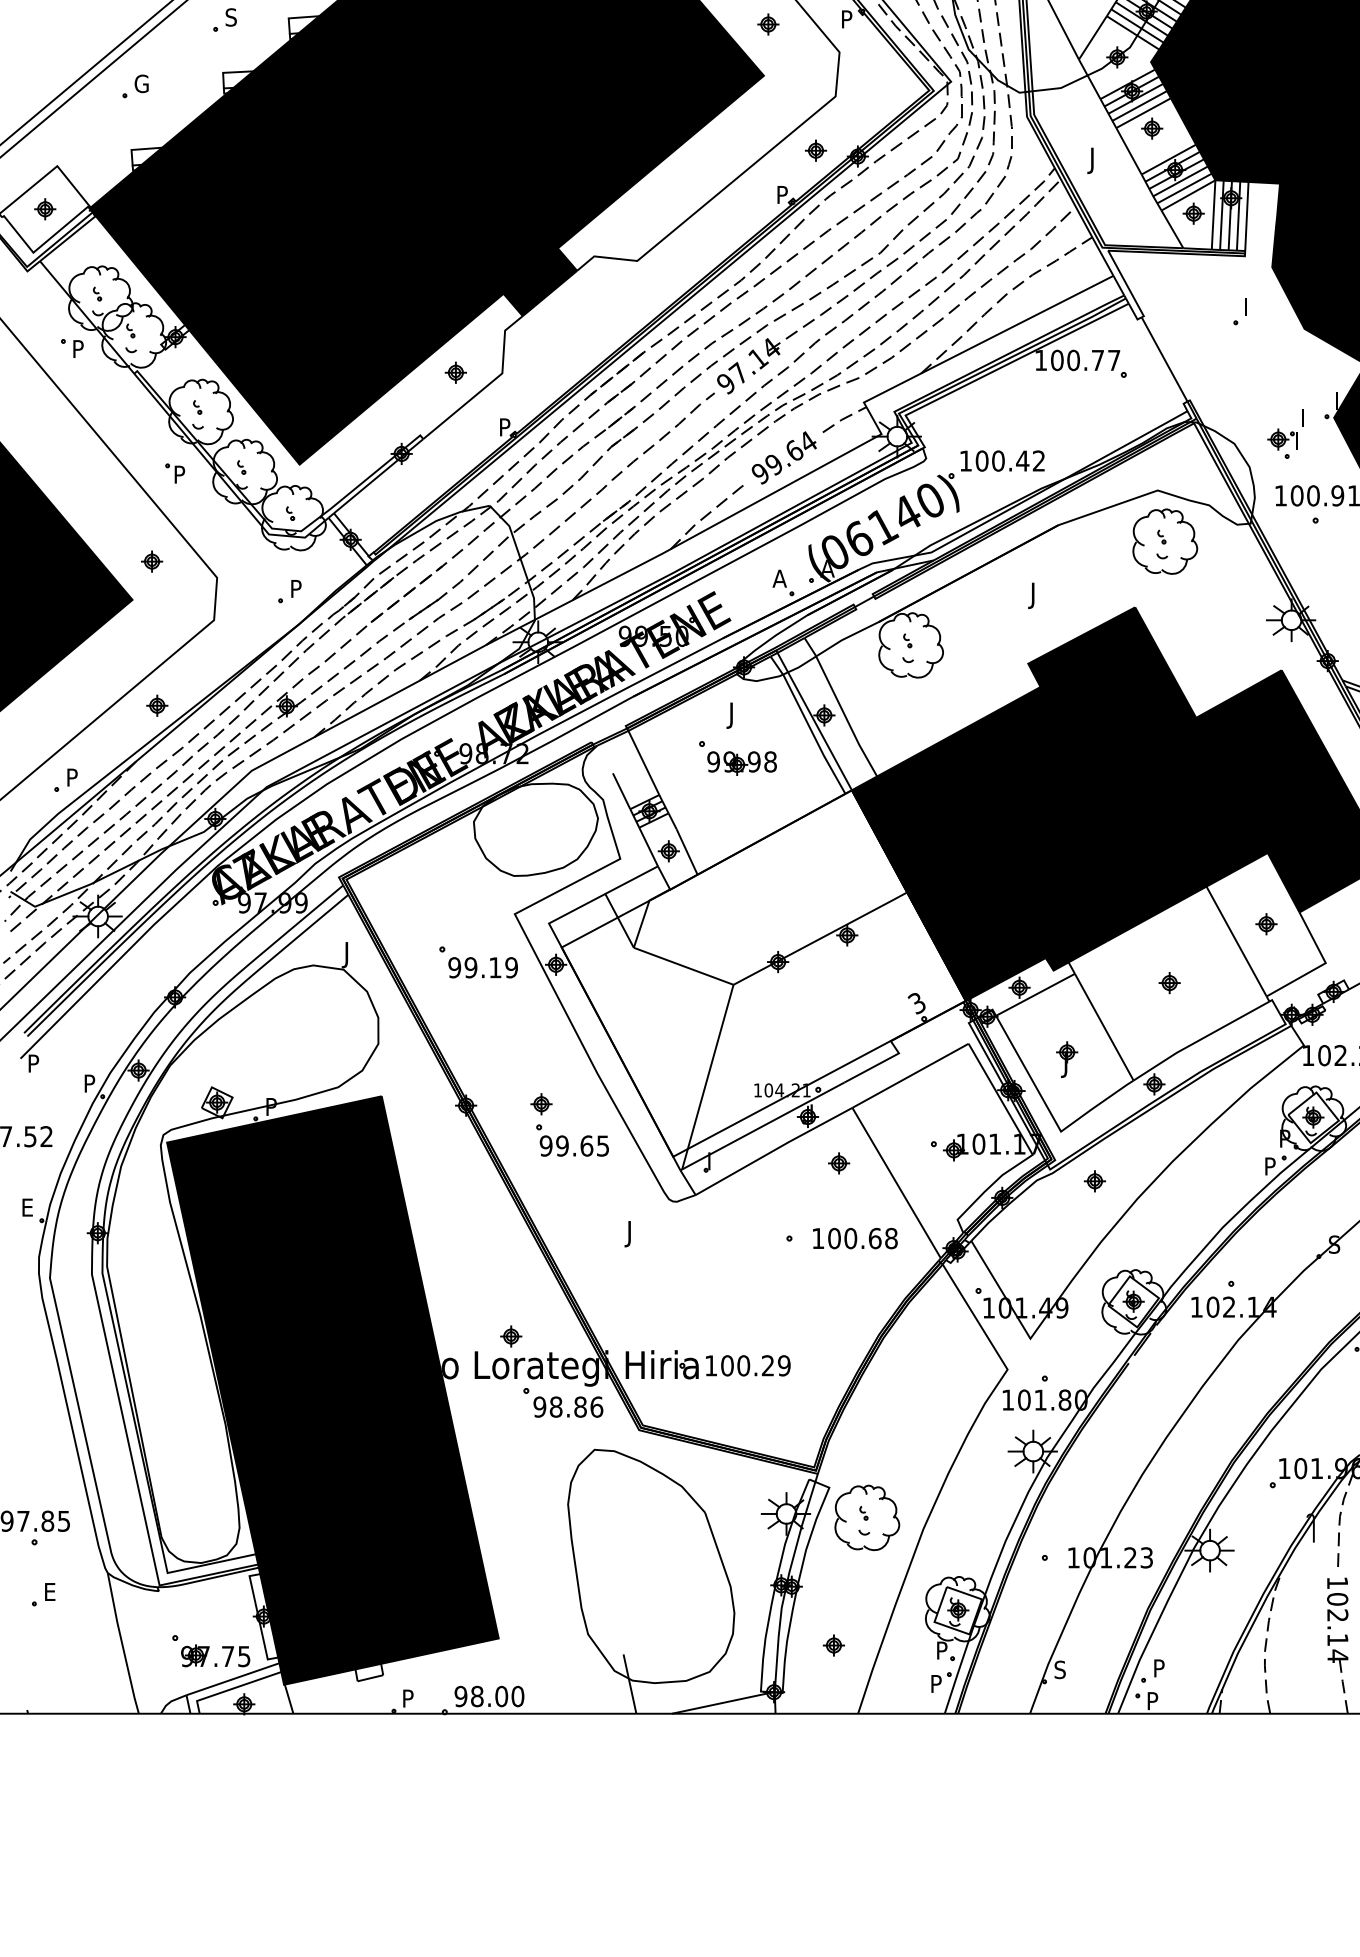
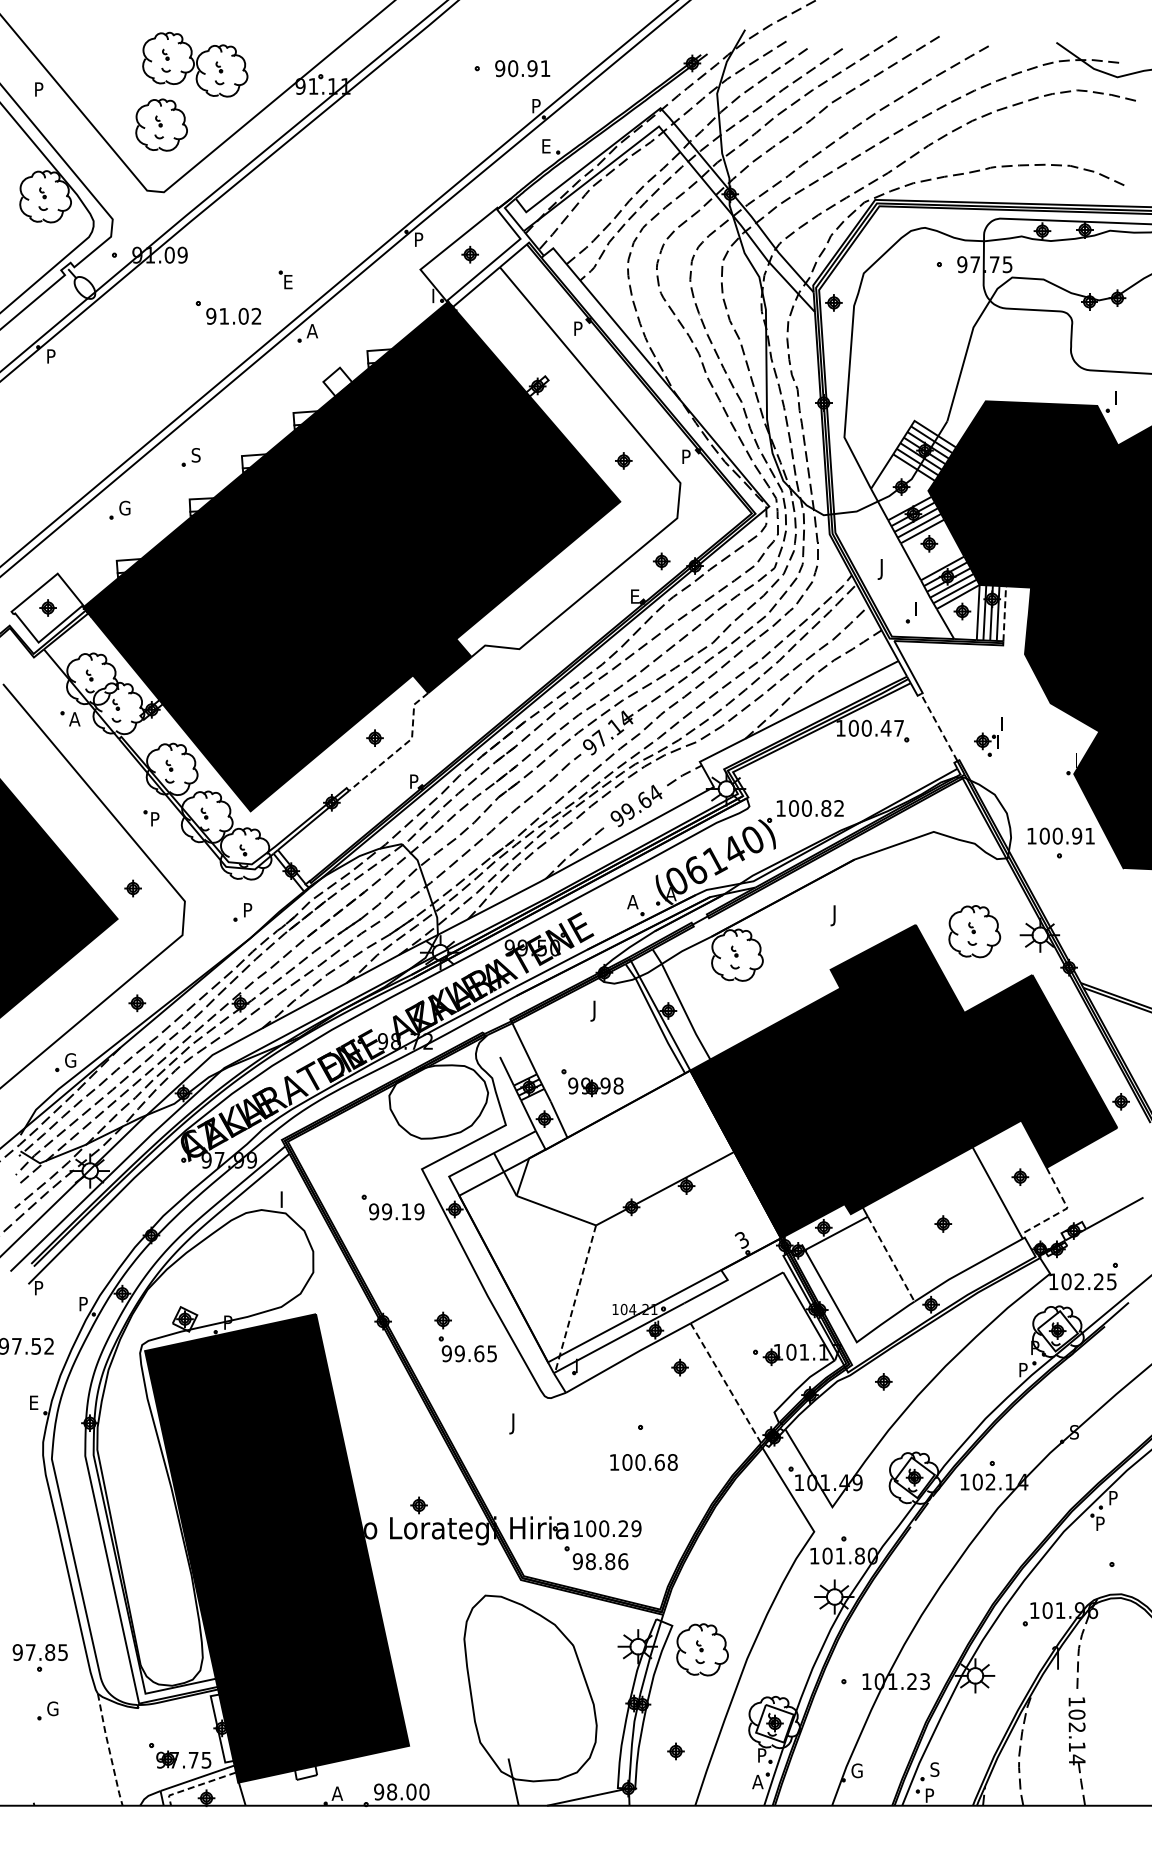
text: (783, 194) -> (635, 596), P -> E
line: (1246, 216) -> (1004, 613), solid -> dashed
part: (1239, 311) -> (910, 612), moved
text: (78, 349) -> (74, 719), P -> A
line: (1163, 359) -> (938, 727), solid -> dashed
text: (1097, 360) -> (885, 728), 100.77 -> 100.47
line: (490, 383) -> (402, 746), solid -> dashed
part: (1285, 433) -> (988, 736), moved
text: (1022, 461) -> (826, 808), 100.42 -> 100.82
part: (1164, 541) -> (974, 931), moved
part: (737, 758) -> (592, 1083), moved
text: (73, 777) -> (70, 1060), P -> G
text: (342, 954) -> (284, 1201), J -> I
line: (1321, 966) -> (1064, 1210), solid -> dashed
line: (1104, 1027) -> (891, 1259), solid -> dashed
part: (1066, 1059) -> (861, 1284), removed
line: (707, 1077) -> (575, 1299), solid -> dashed
line: (896, 1182) -> (725, 1382), solid -> dashed
text: (854, 1238) -> (643, 1462), moved
part: (563, 1403) -> (596, 1558), moved
text: (50, 1591) -> (52, 1708), E -> G
line: (122, 1644) -> (109, 1750), solid -> dashed
text: (1158, 1668) -> (934, 1769), P -> S
text: (1060, 1669) -> (856, 1770), S -> G
text: (936, 1683) -> (757, 1781), P -> A
line: (231, 1689) -> (196, 1786), solid -> dashed
text: (408, 1698) -> (337, 1793), P -> A

